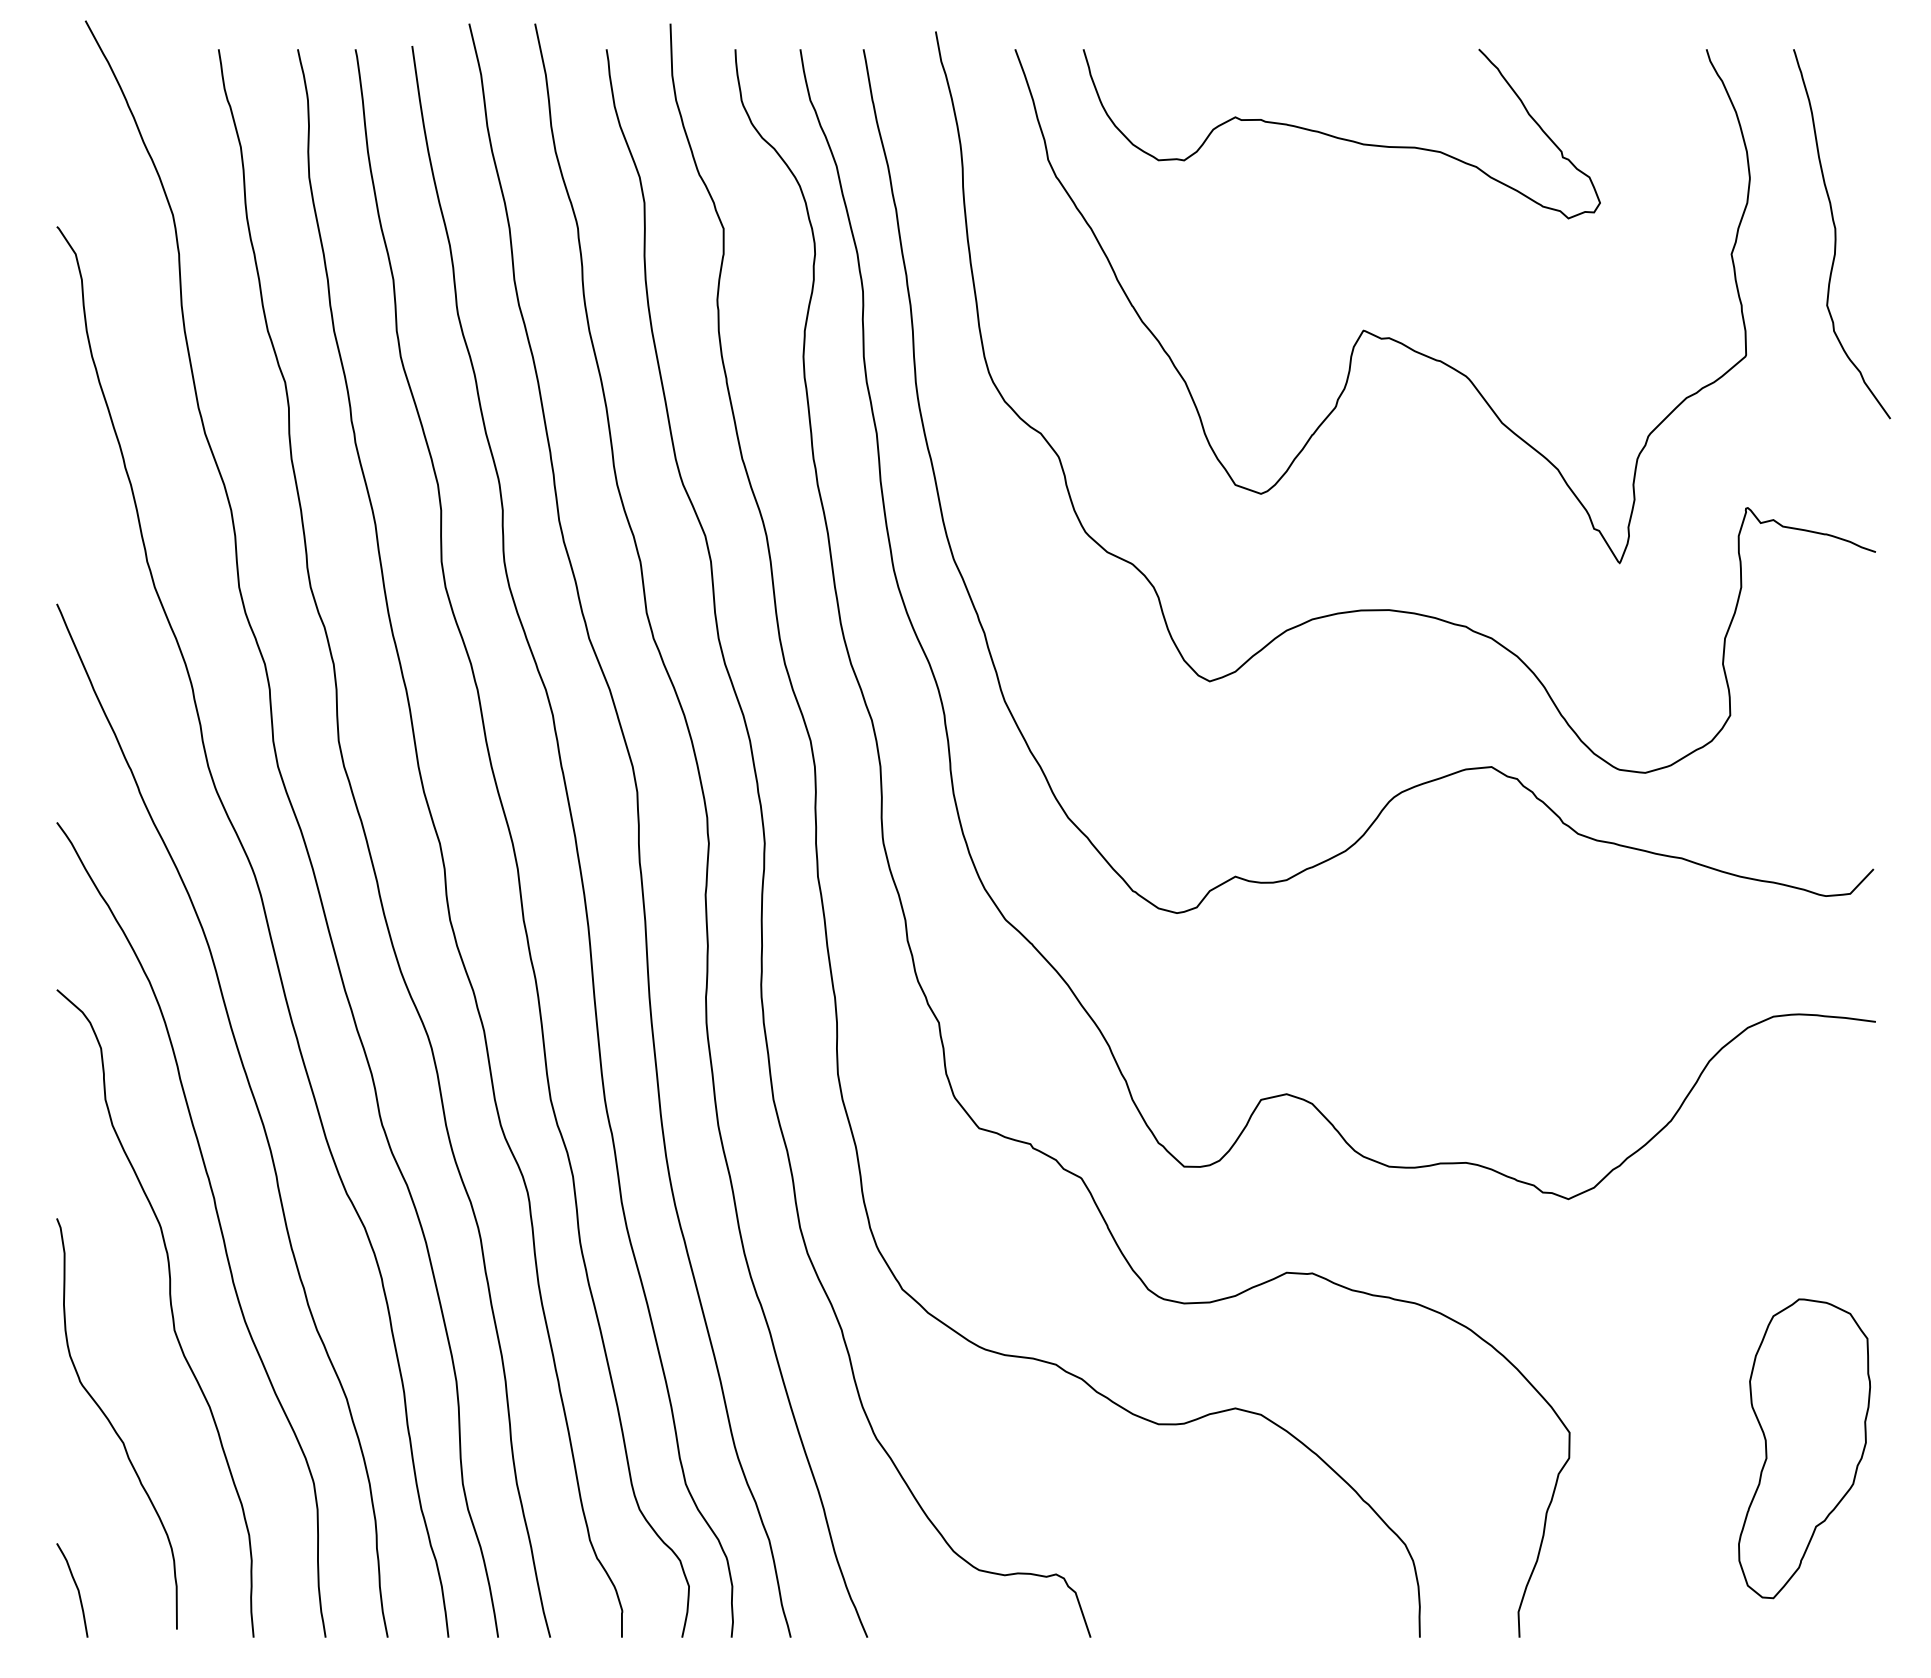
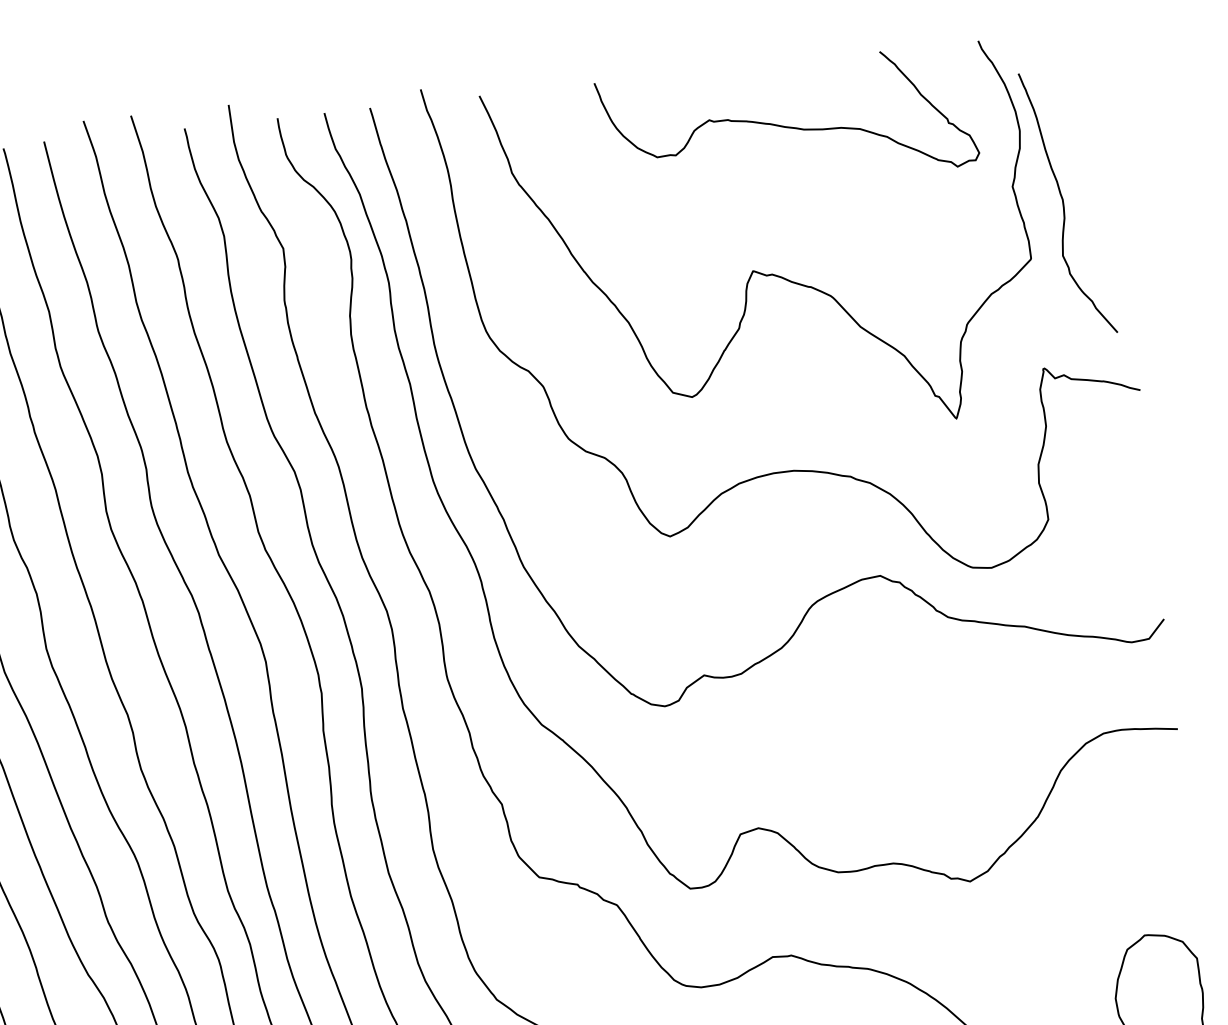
curve: (1341, 137) -> (787, 126), moved
curve: (1836, 234) -> (1064, 203), moved

